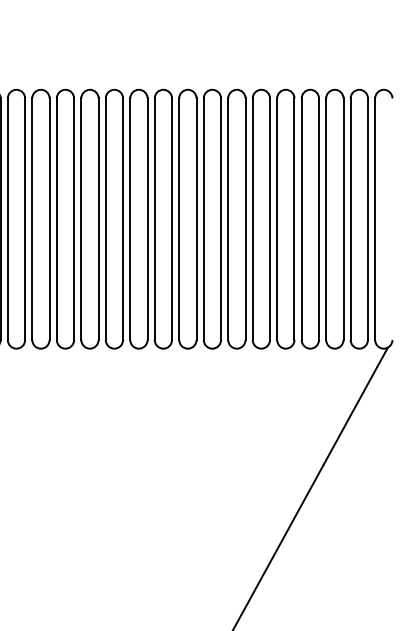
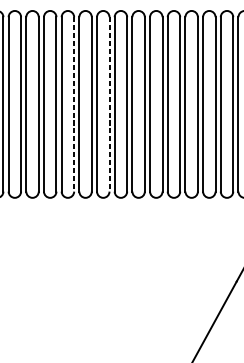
line: (98, 219) -> (74, 104), solid -> dashed
line: (147, 219) -> (109, 104), solid -> dashed

